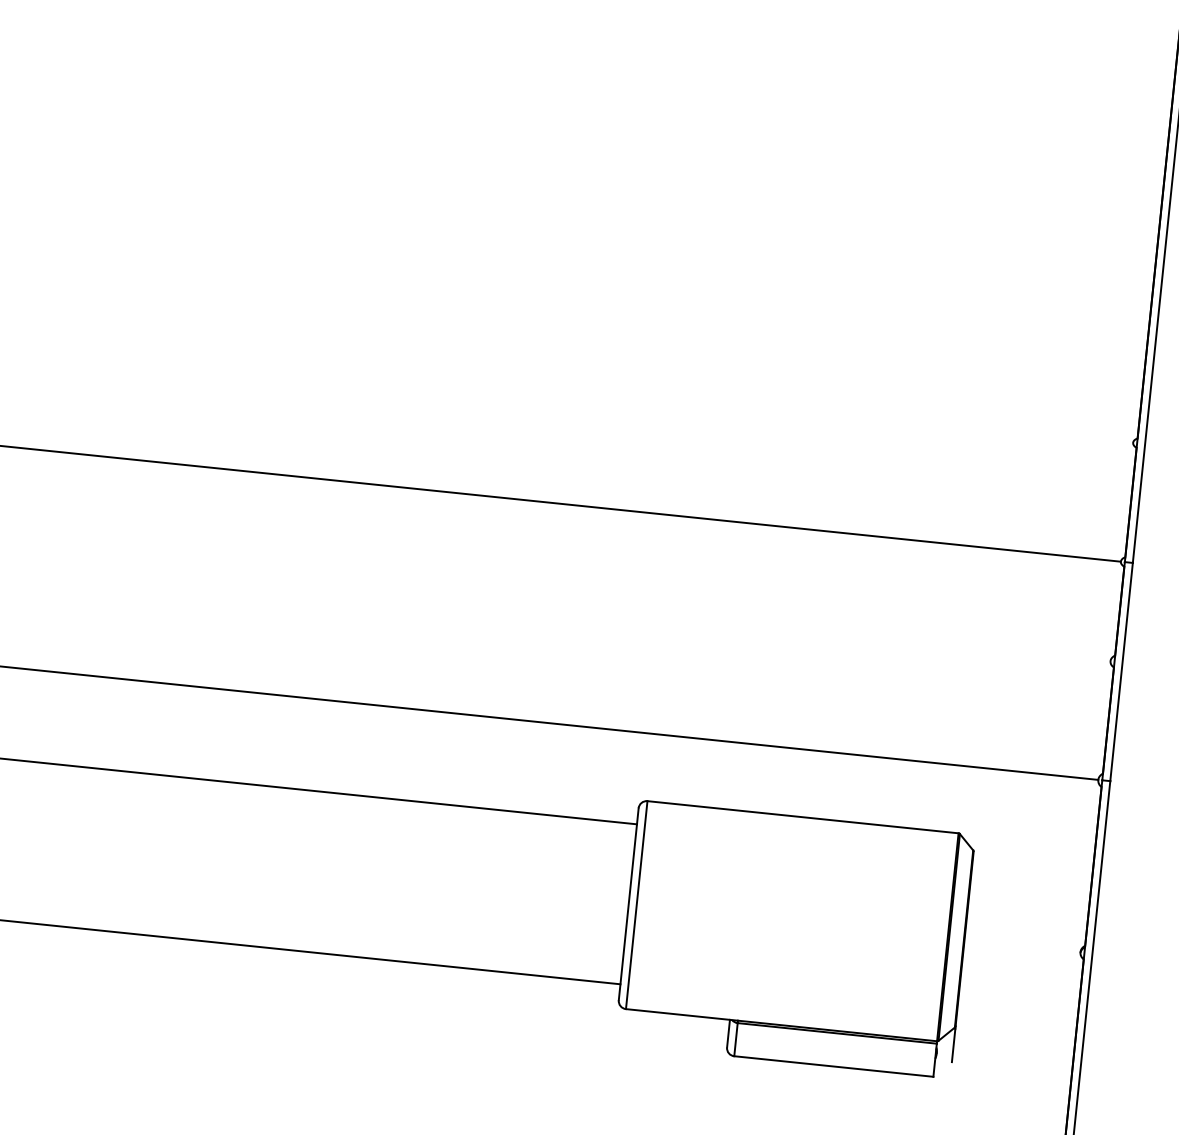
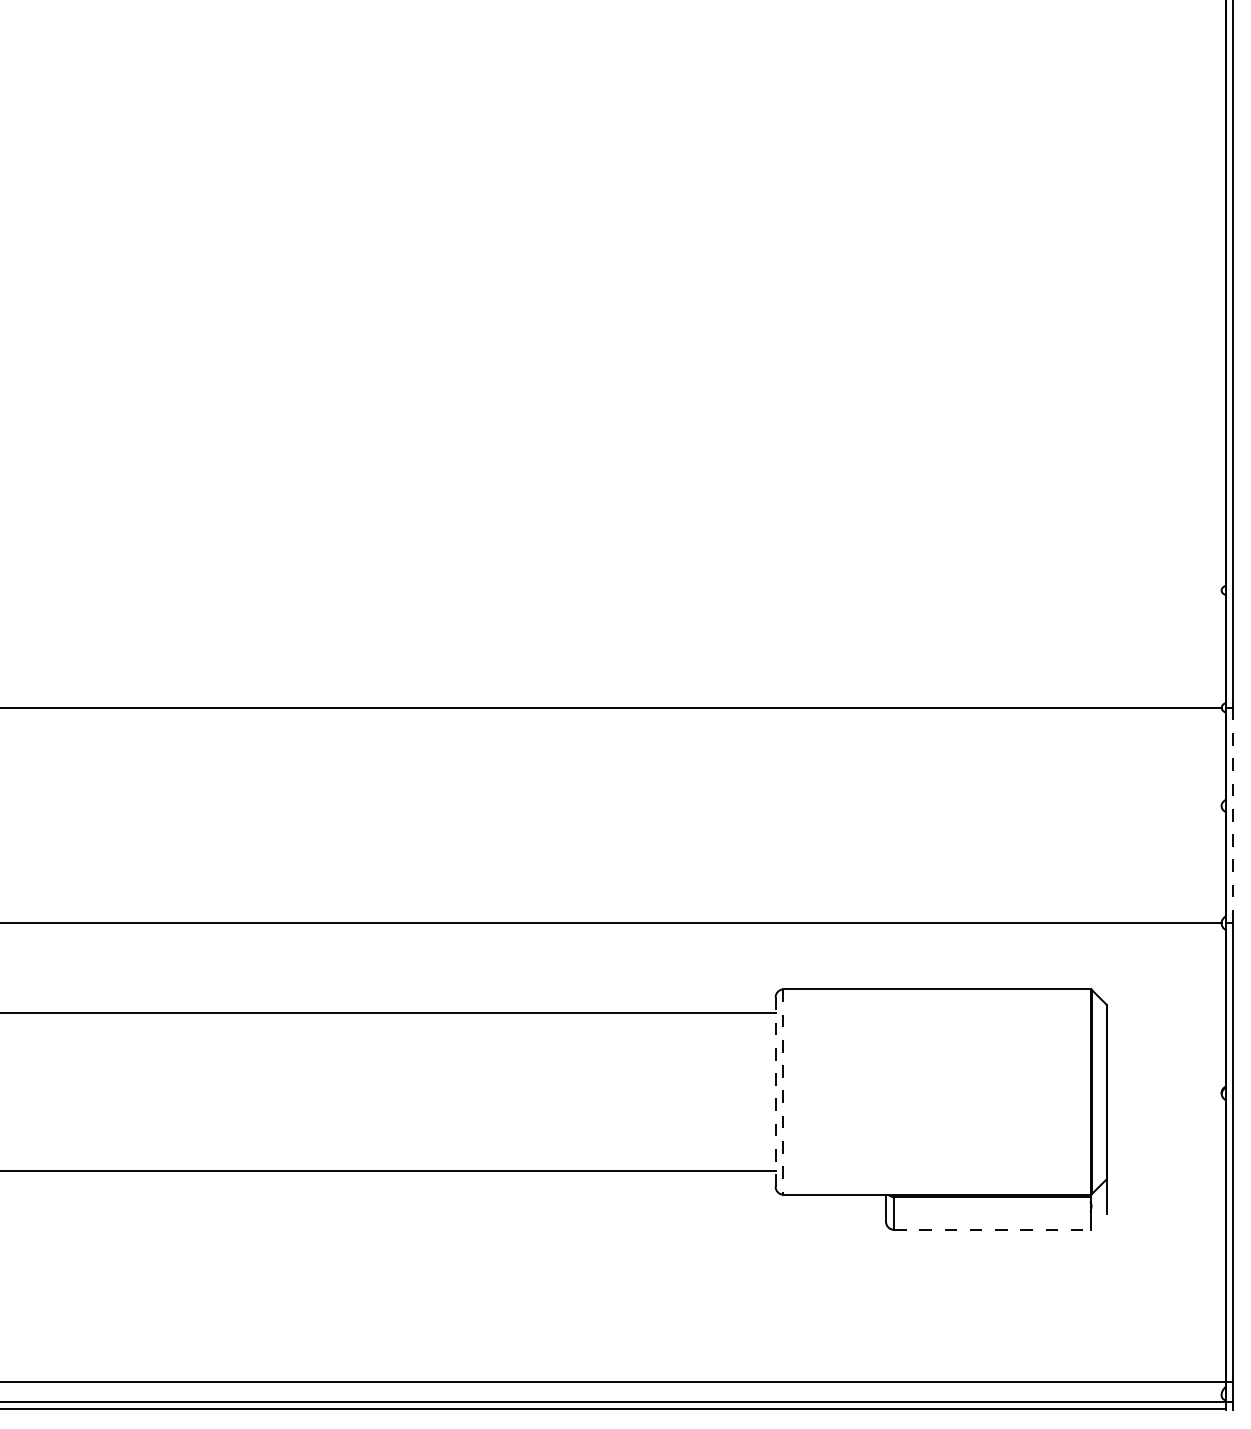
line: (1121, 672) -> (1233, 815), solid -> dashed
line: (628, 904) -> (775, 1092), solid -> dashed
line: (636, 905) -> (783, 1092), solid -> dashed
line: (834, 1066) -> (992, 1229), solid -> dashed

